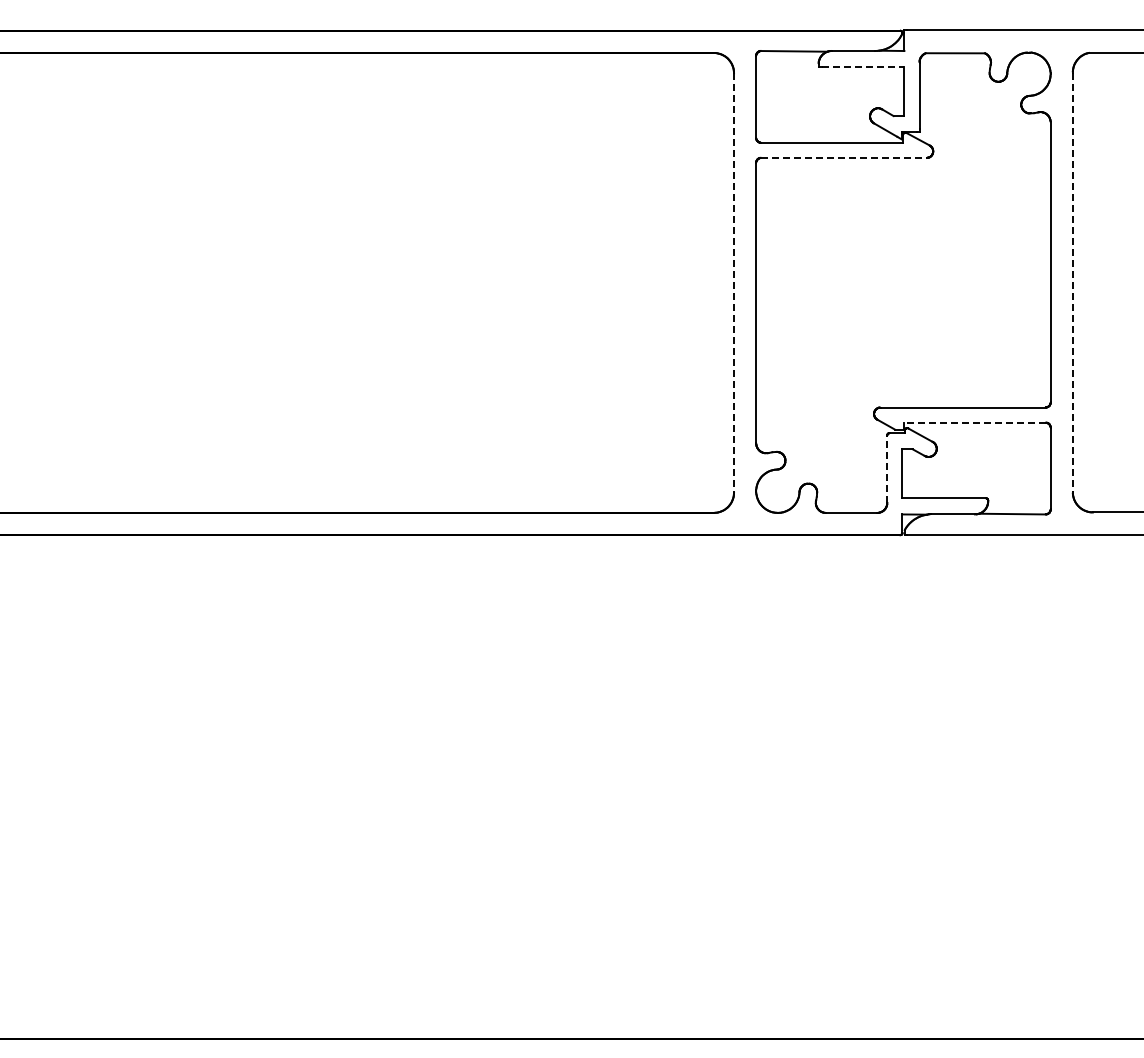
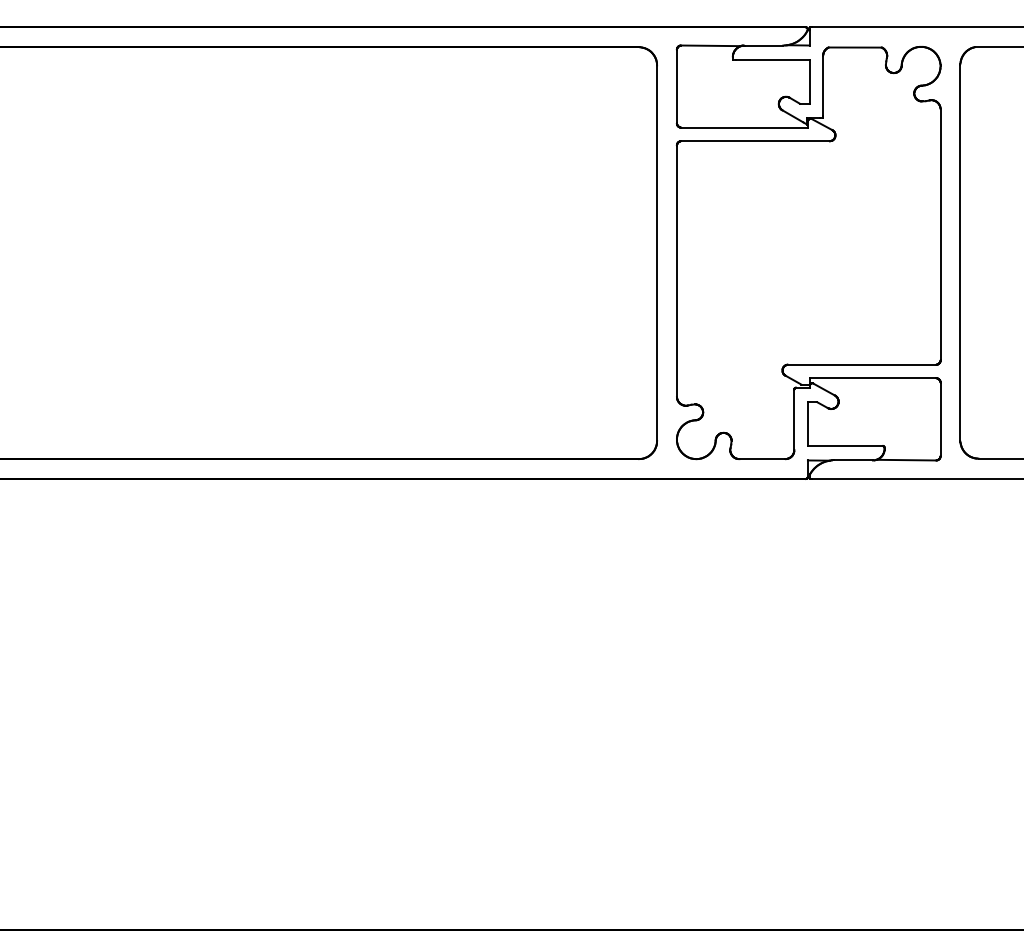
line: (863, 67) -> (773, 60), dashed -> solid
line: (843, 157) -> (755, 140), dashed -> solid
line: (734, 282) -> (657, 252), dashed -> solid
line: (1072, 282) -> (960, 252), dashed -> solid
line: (974, 422) -> (872, 378), dashed -> solid
line: (887, 469) -> (794, 420), dashed -> solid

